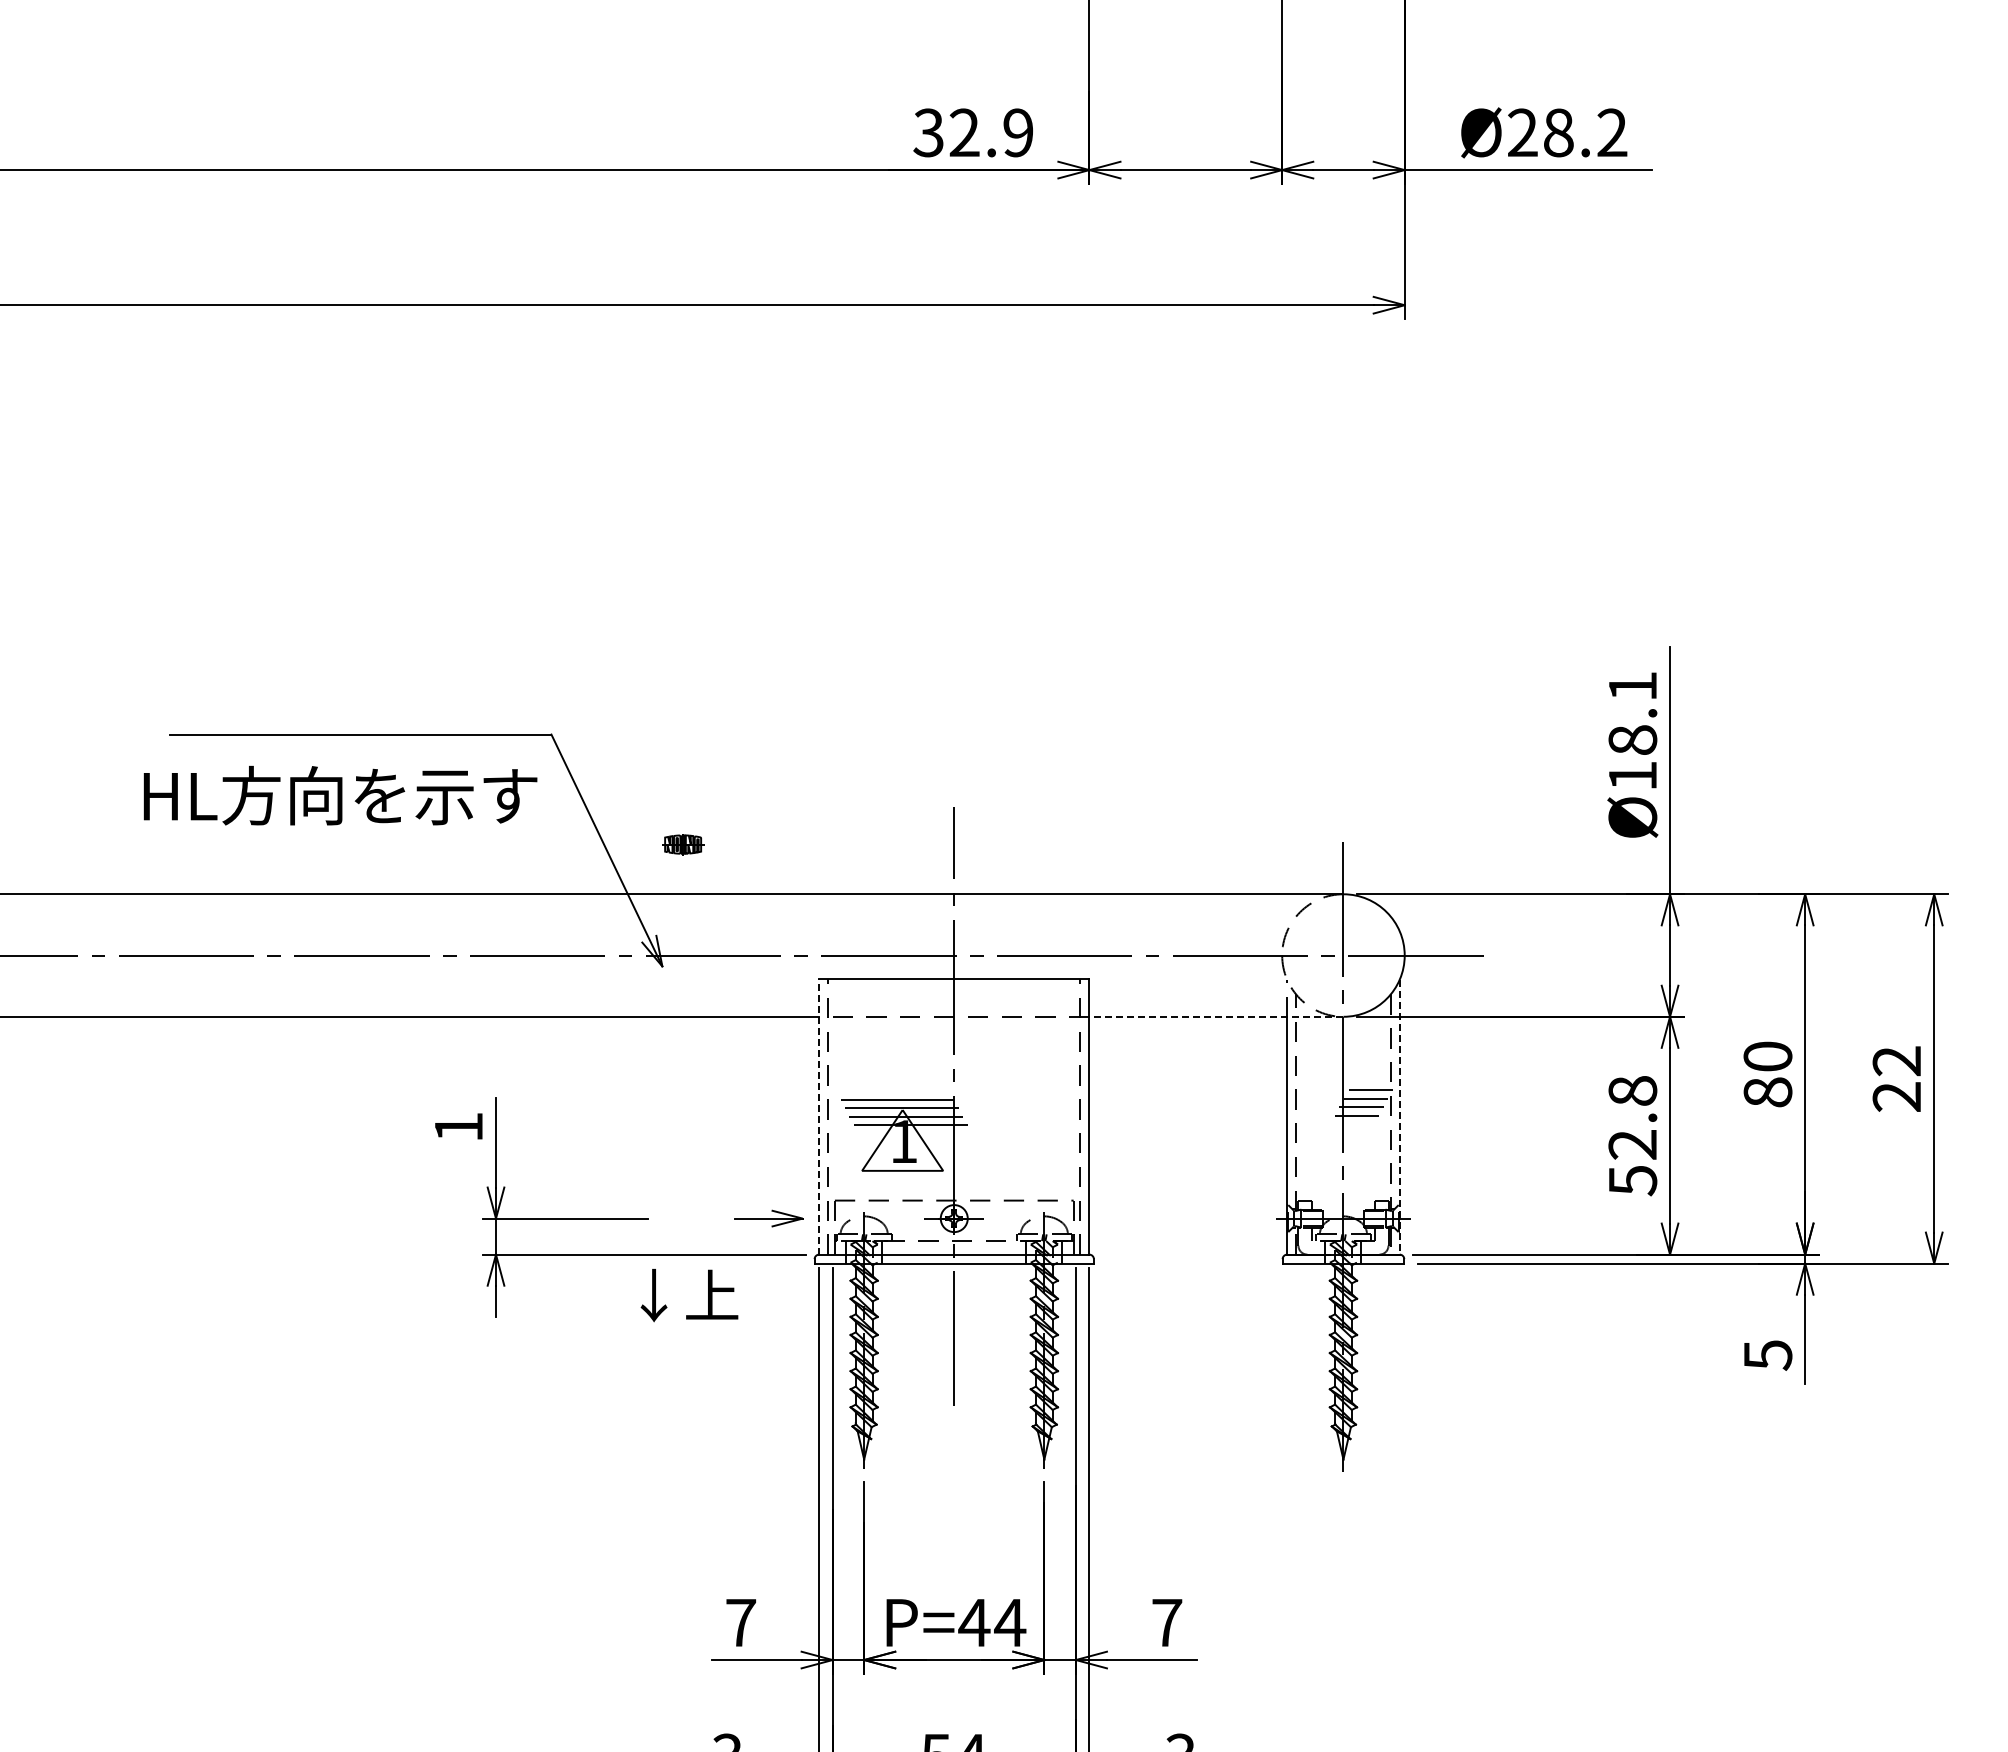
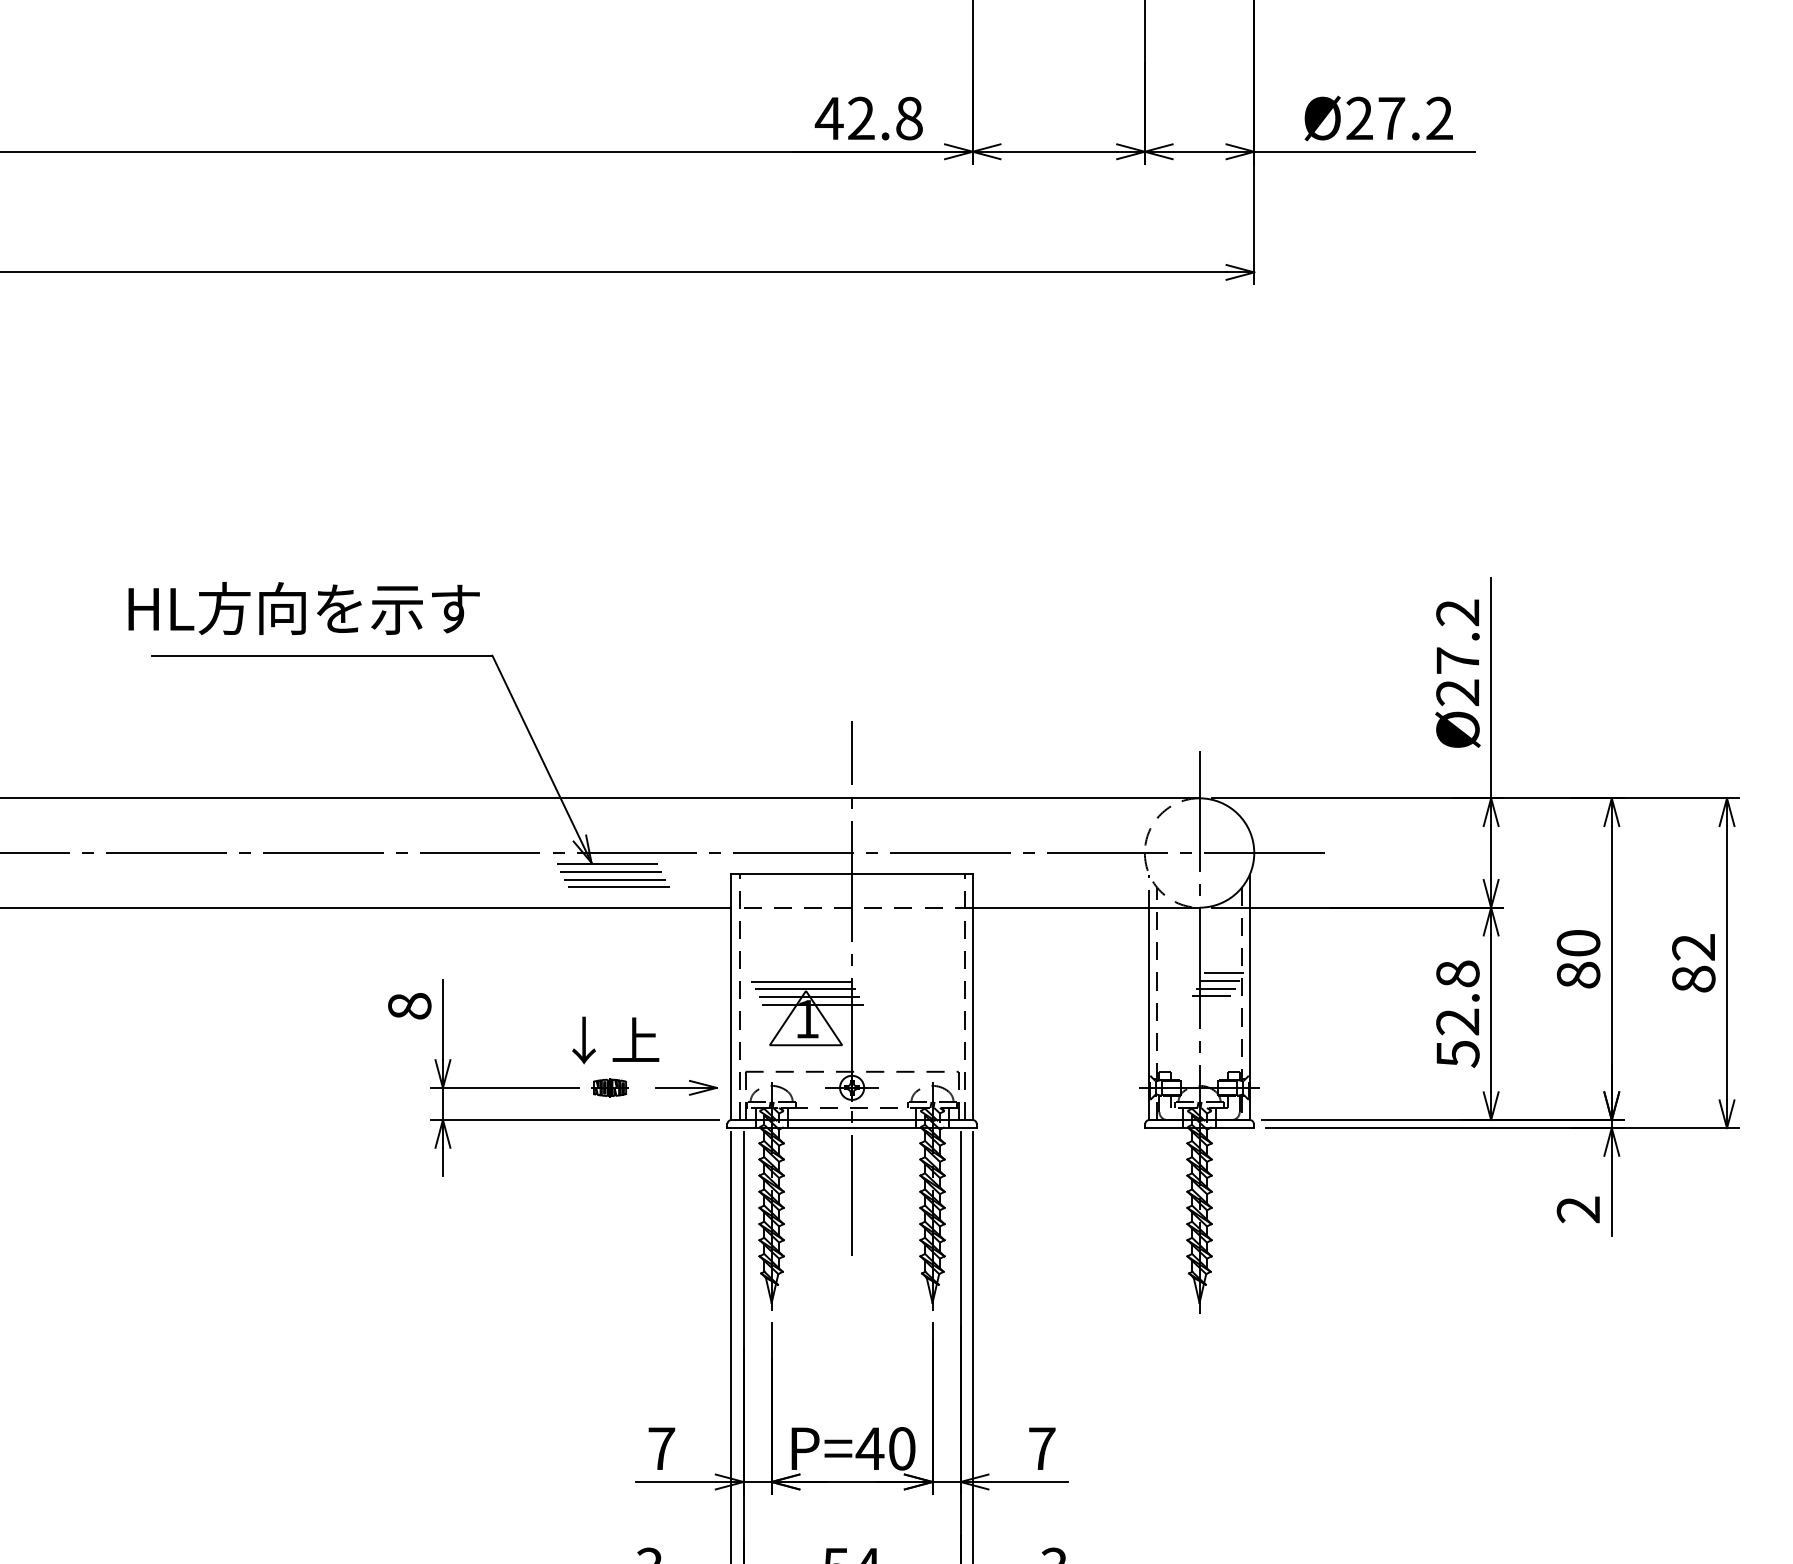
text: (972, 132) -> (868, 118), 32.9 -> 42.8
text: (1558, 132) -> (1391, 118), Ø28.2 -> Ø27.2
text: (1632, 730) -> (1457, 652), Ø18.1 -> Ø27.2
text: (340, 795) -> (304, 608), moved
part: (683, 844) -> (610, 1087), moved
hatch: (686, 980) -> (613, 875), added
line: (1215, 1016) -> (1085, 907), dashed -> solid
text: (1896, 1096) -> (1693, 978), 22 -> 82
line: (819, 1116) -> (731, 996), dashed -> solid
line: (1399, 1117) -> (1249, 997), dashed -> solid
text: (458, 1126) -> (409, 1005), 1 -> 8
text: (689, 1295) -> (615, 1040), moved
text: (1767, 1355) -> (1578, 1210), 5 -> 2
text: (1010, 1622) -> (902, 1448), P=44 -> P=40

